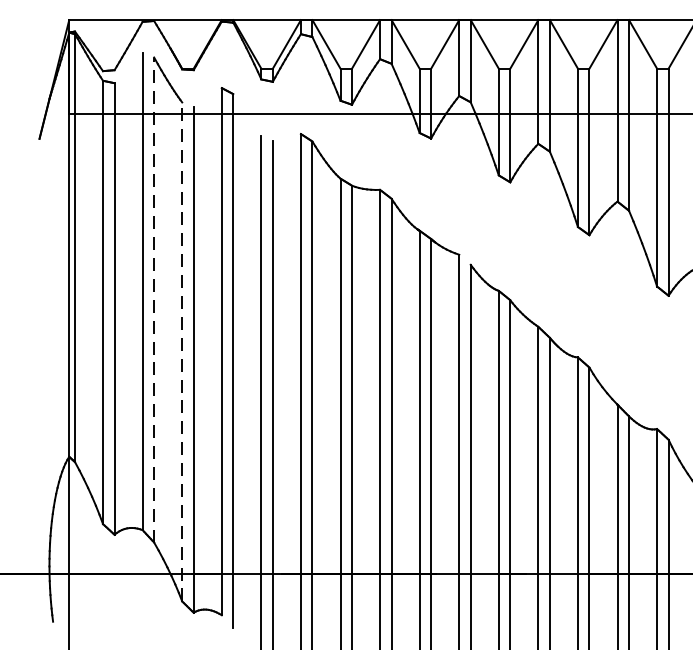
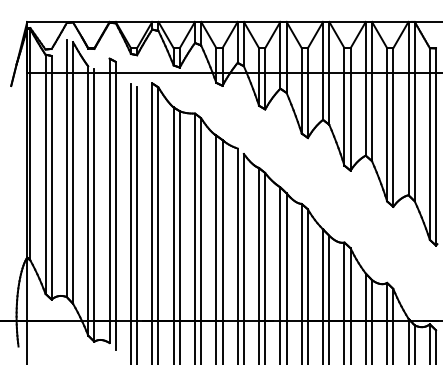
line: (154, 299) -> (73, 172), dashed -> solid
line: (182, 351) -> (88, 200), dashed -> solid

